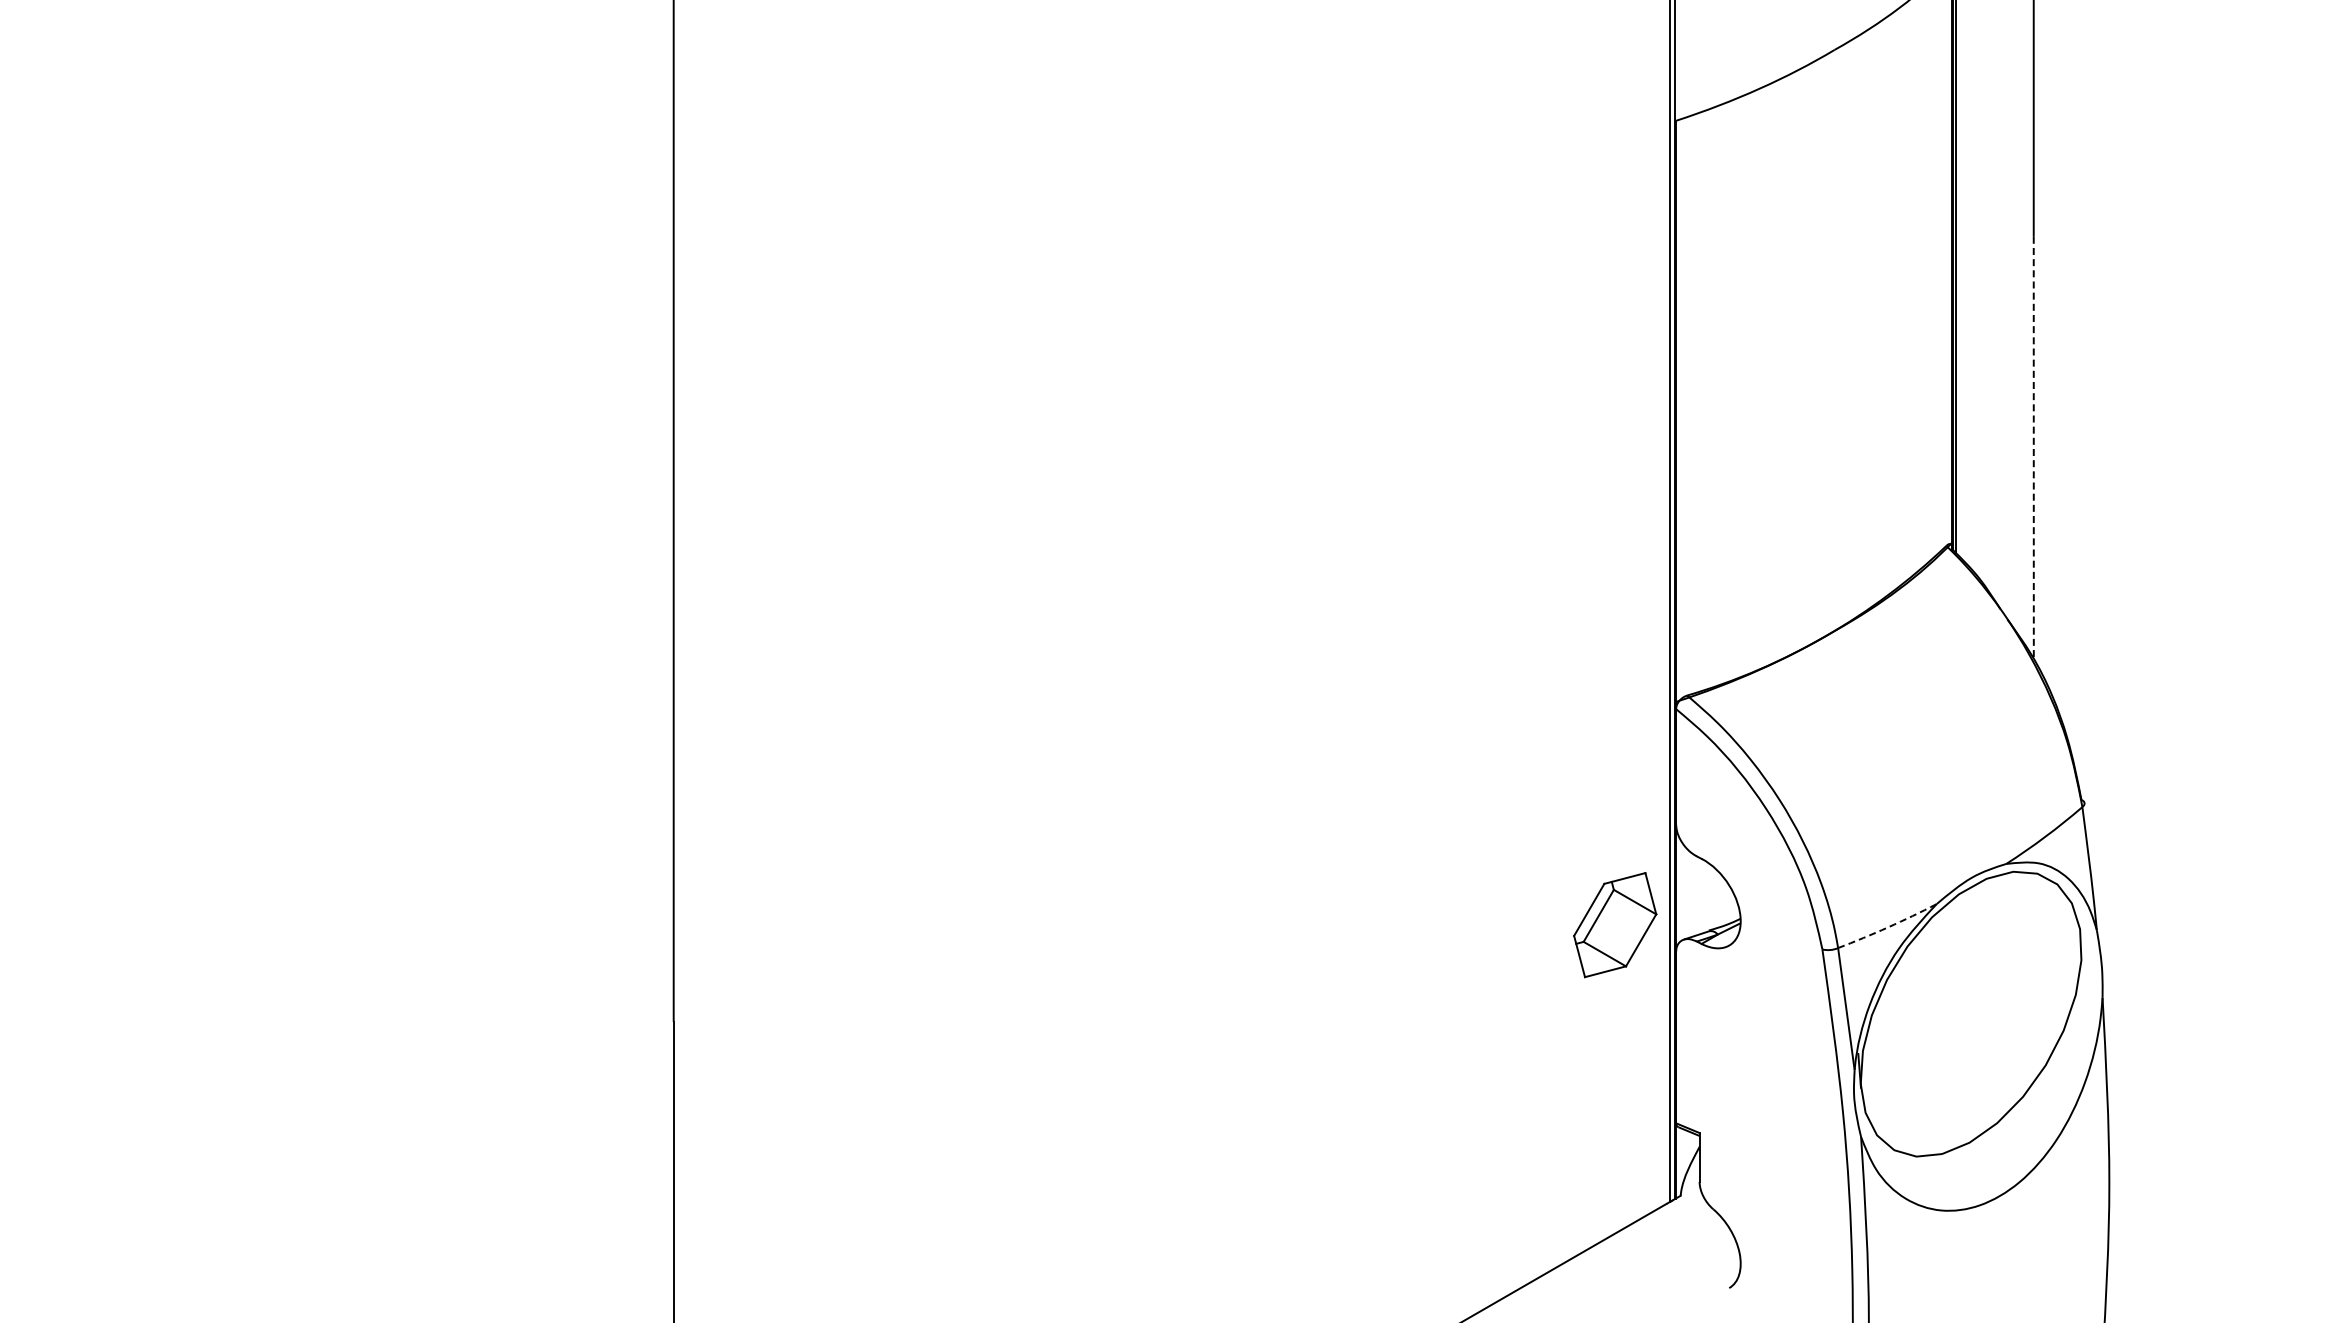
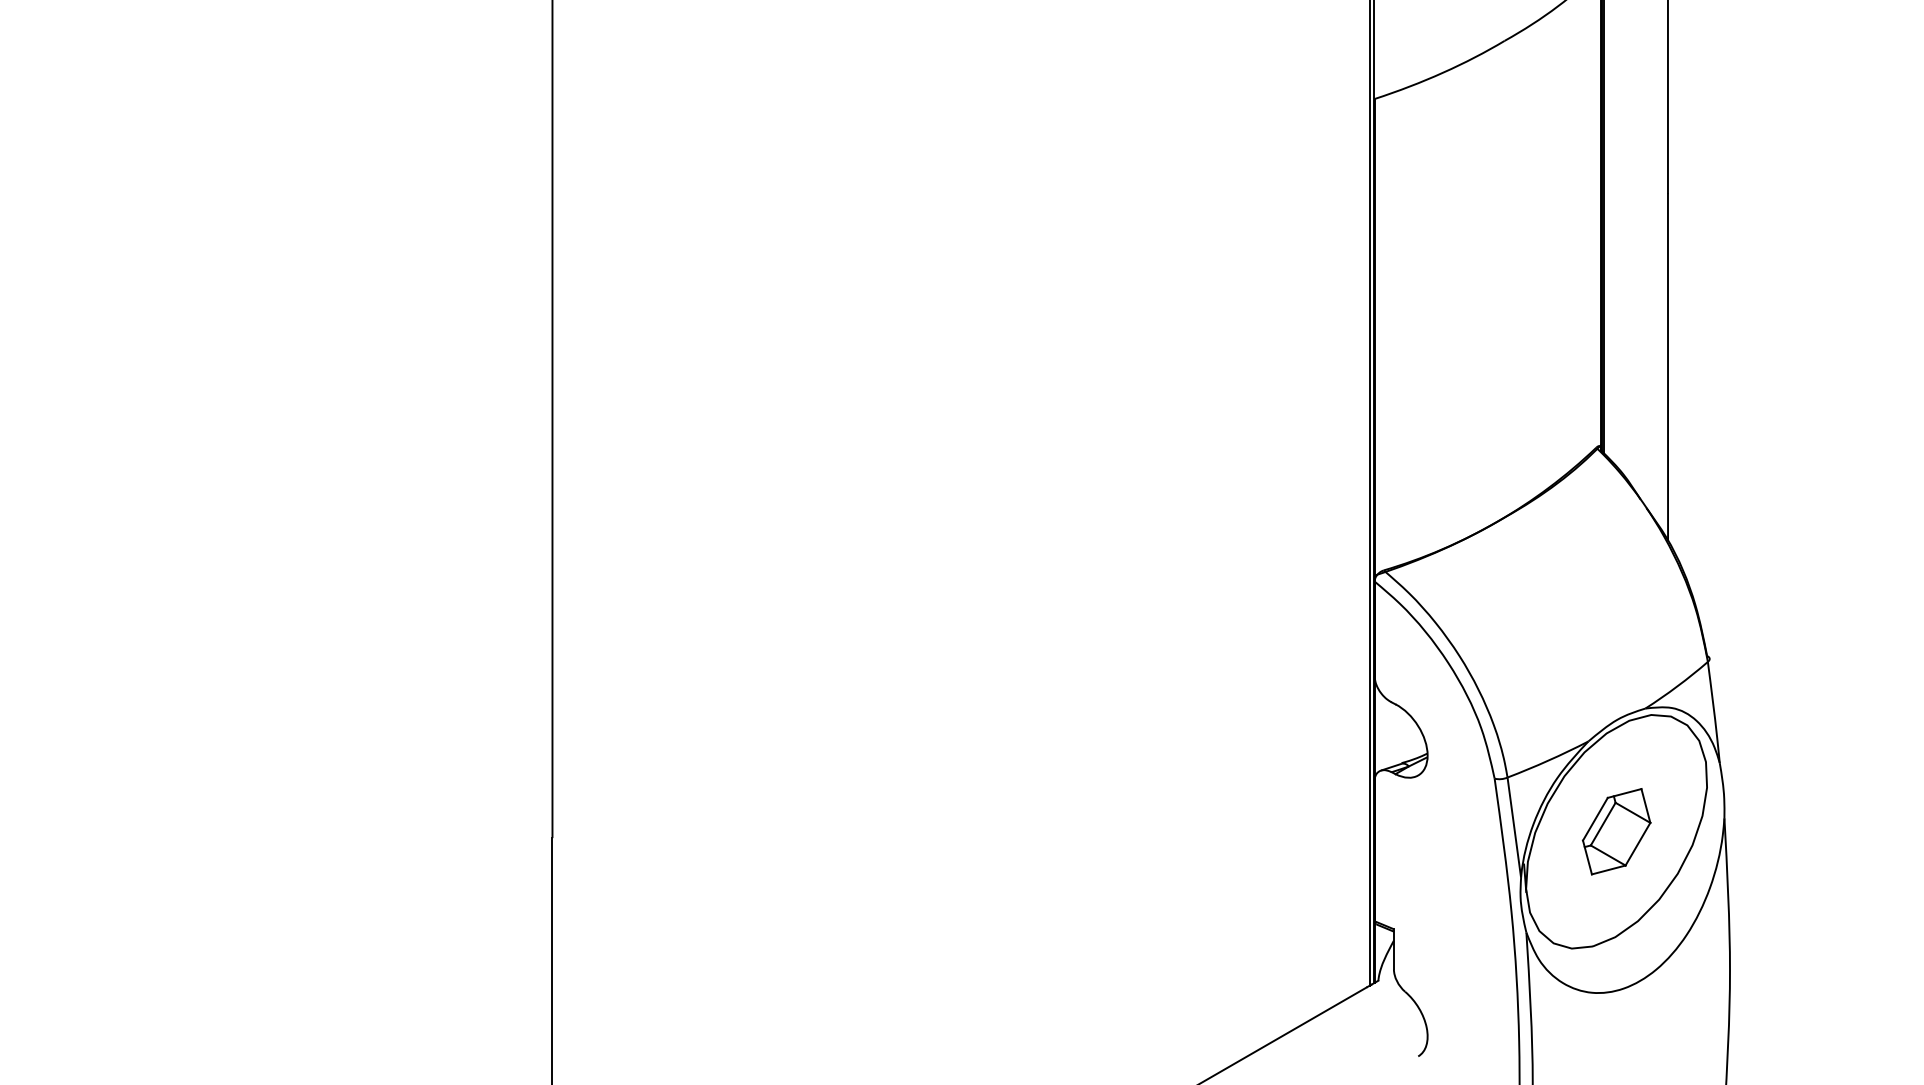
line: (2033, 447) -> (1667, 366), dashed -> solid
part: (1615, 925) -> (1616, 832), moved
arc: (1888, 927) -> (1548, 760), dashed -> solid

